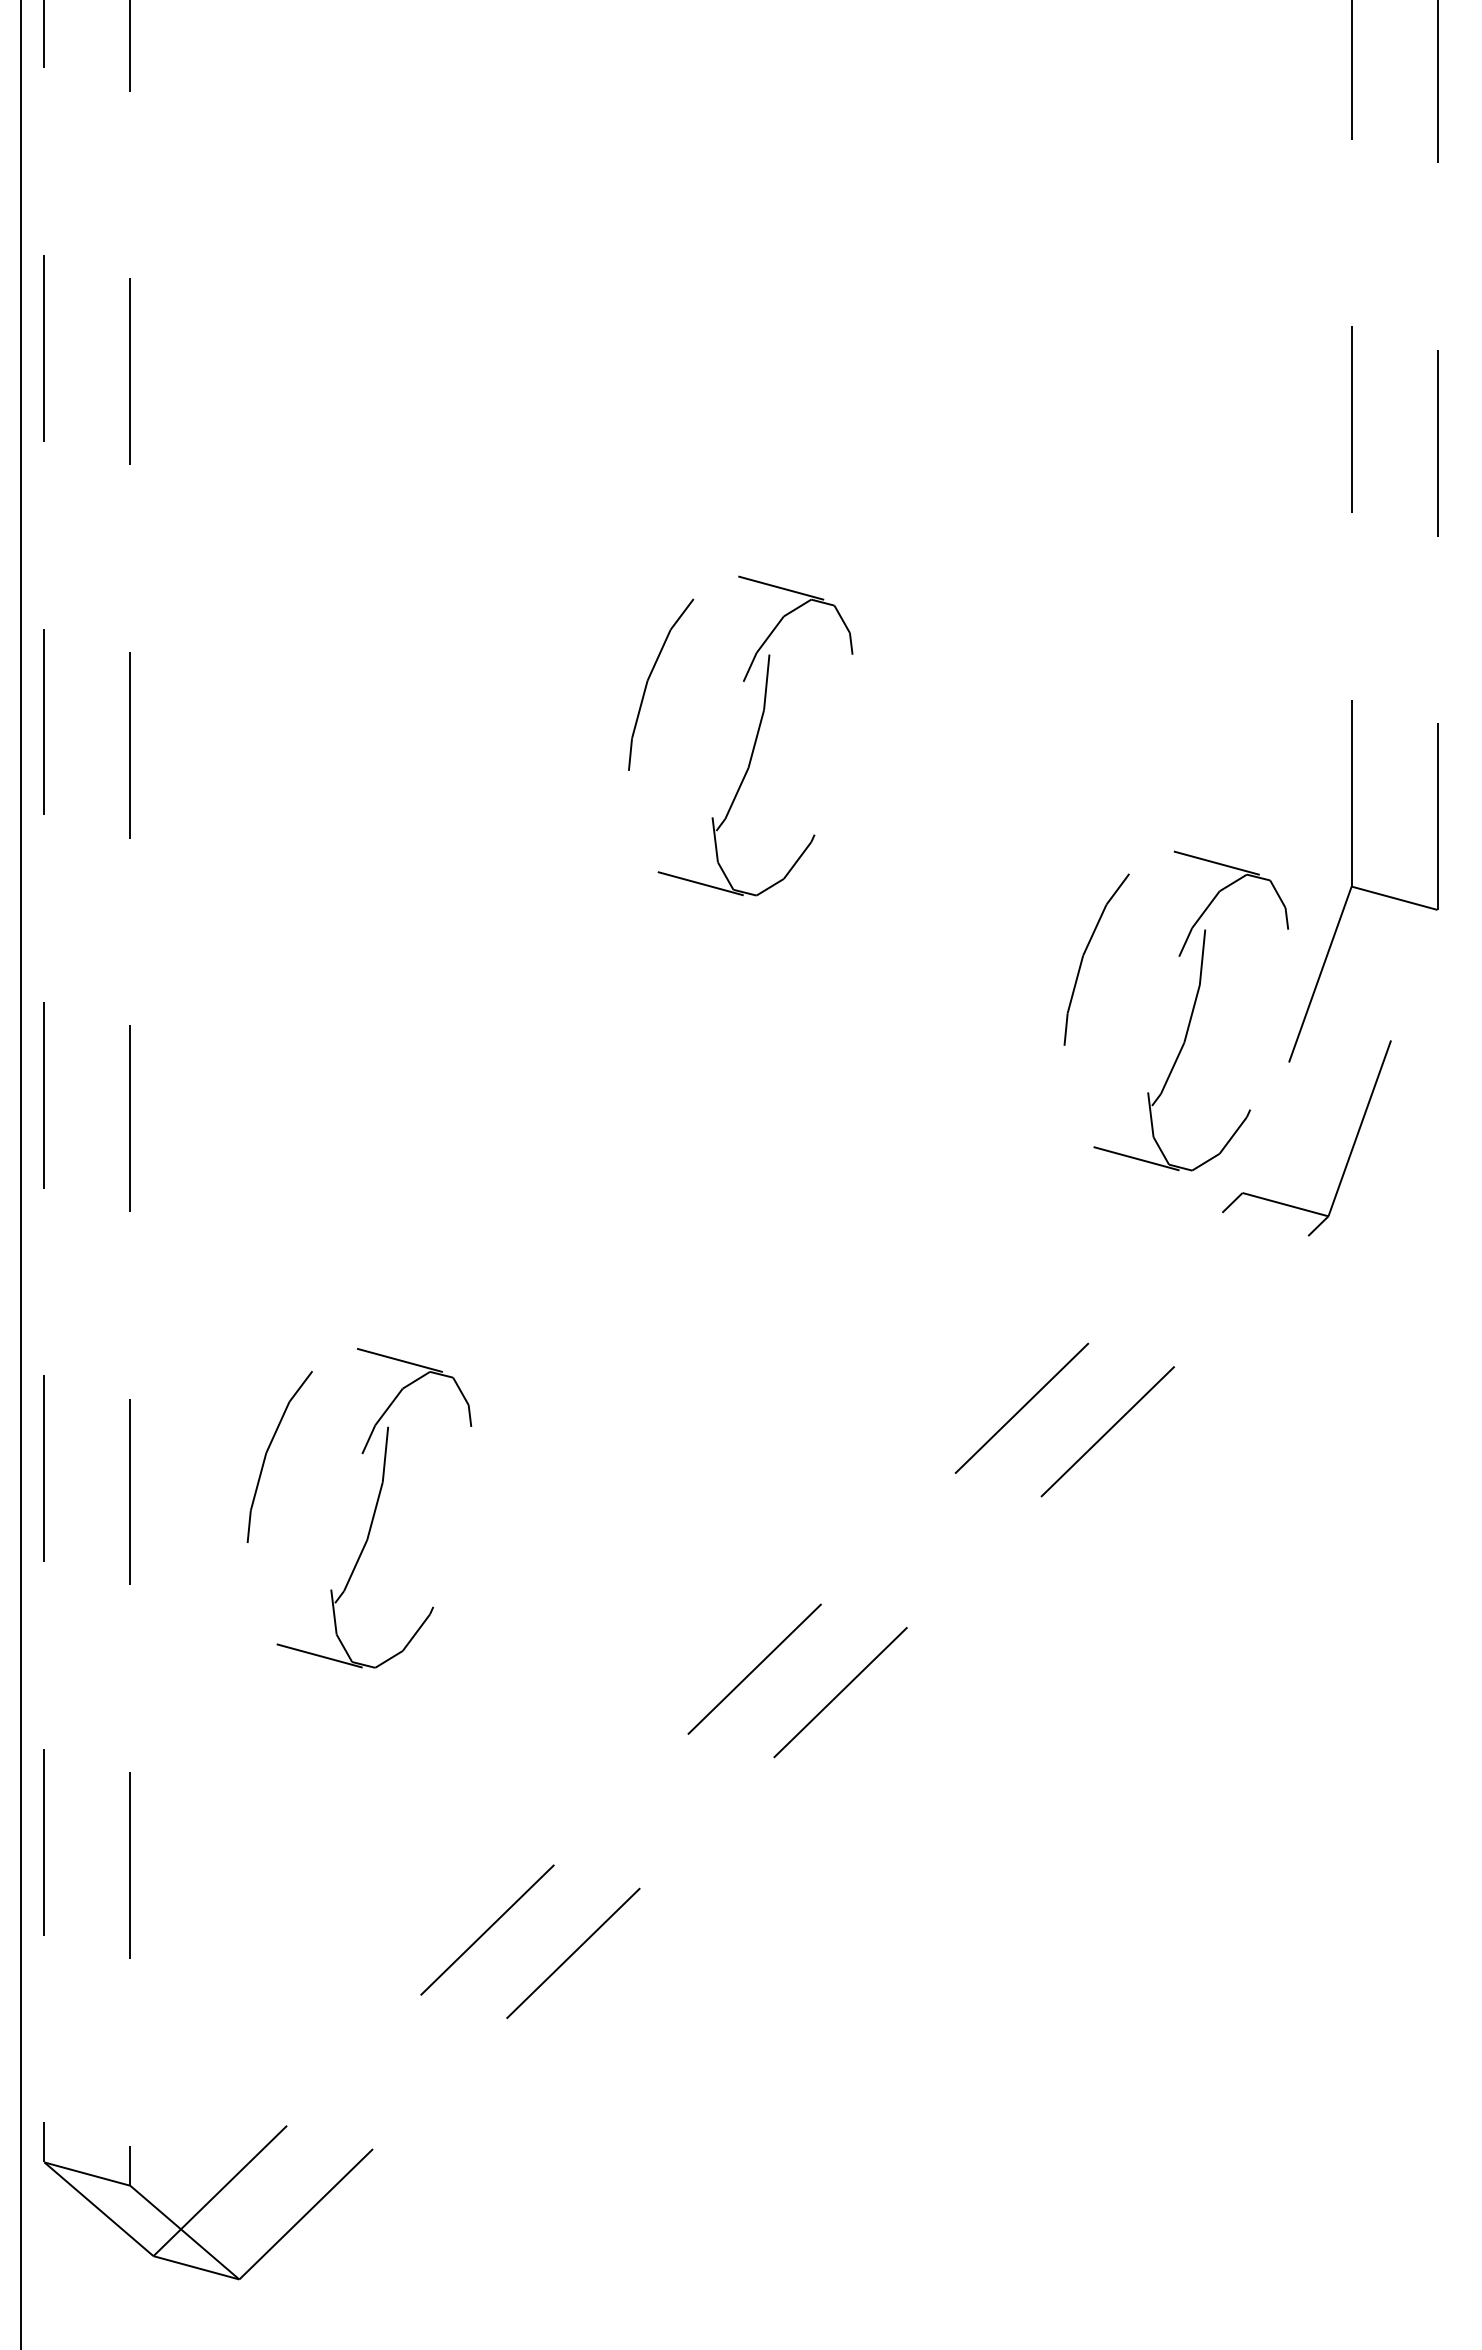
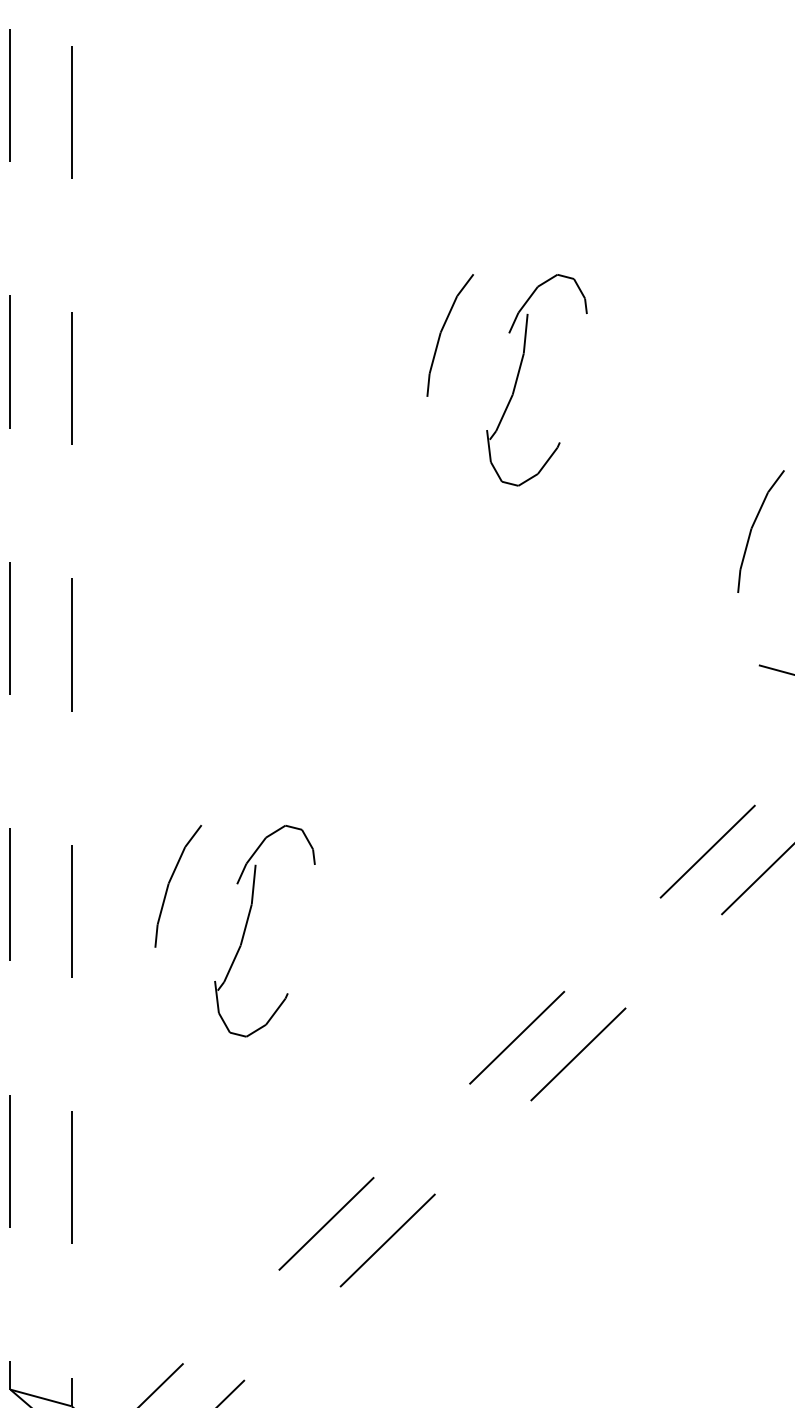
line: (781, 587) -> (536, 266), removed
line: (700, 883) -> (478, 477), removed
line: (399, 1360) -> (263, 817), removed
line: (319, 1655) -> (206, 1027), removed

